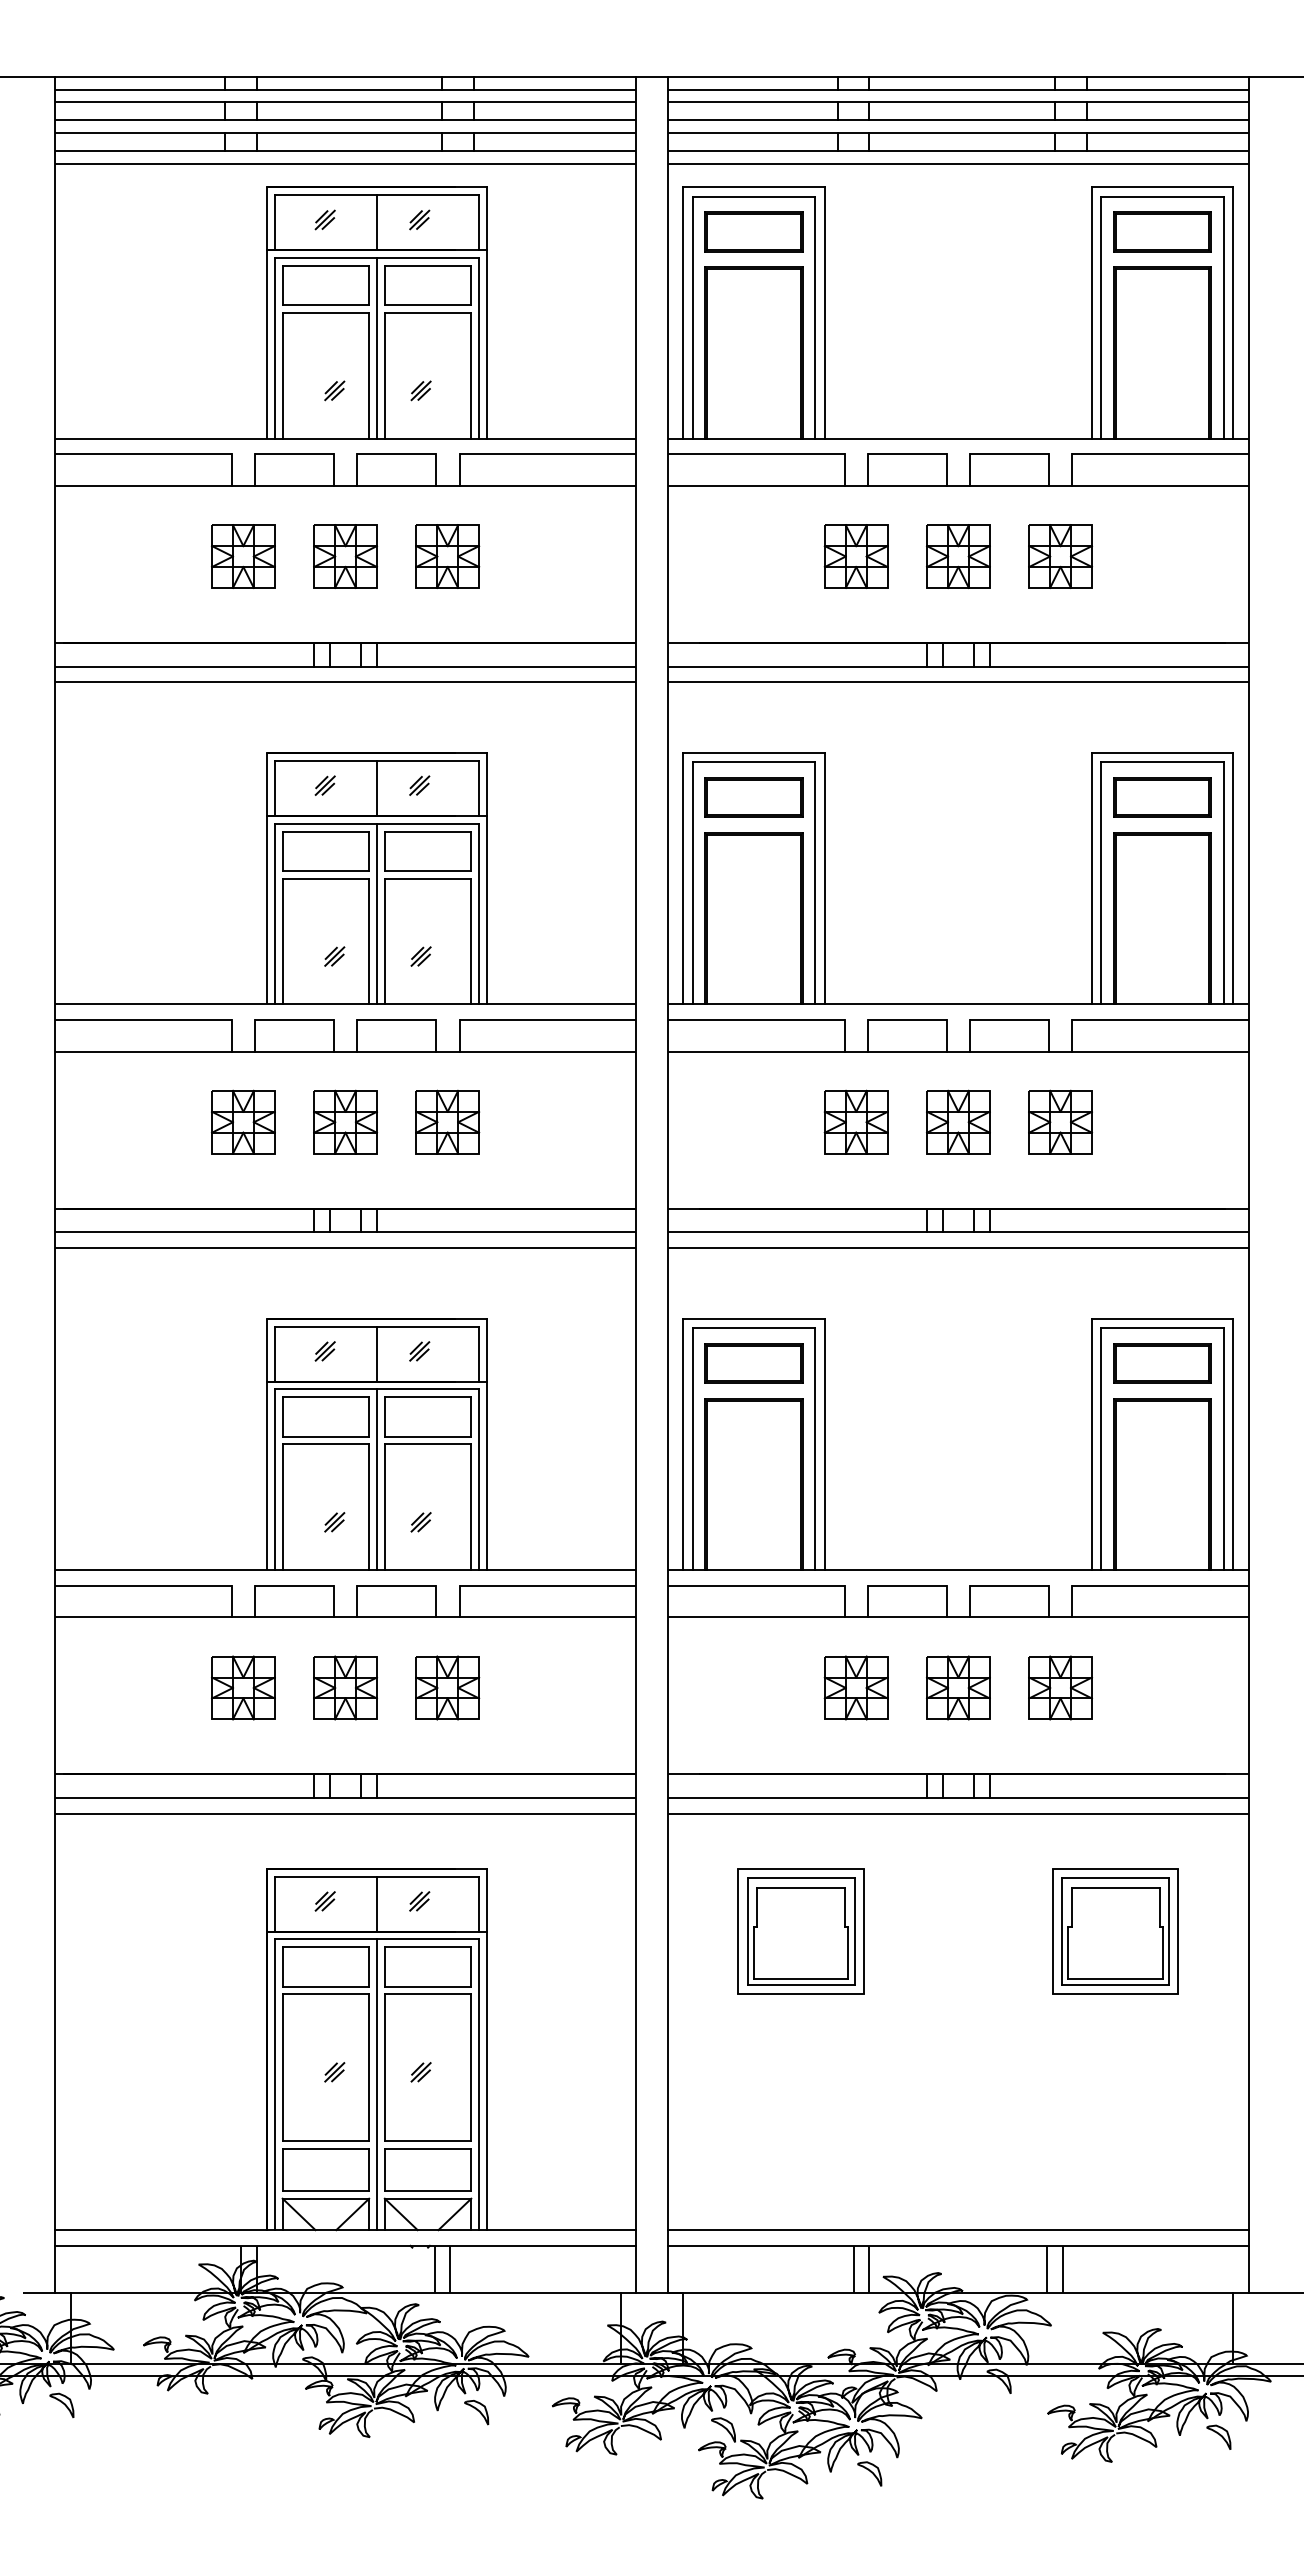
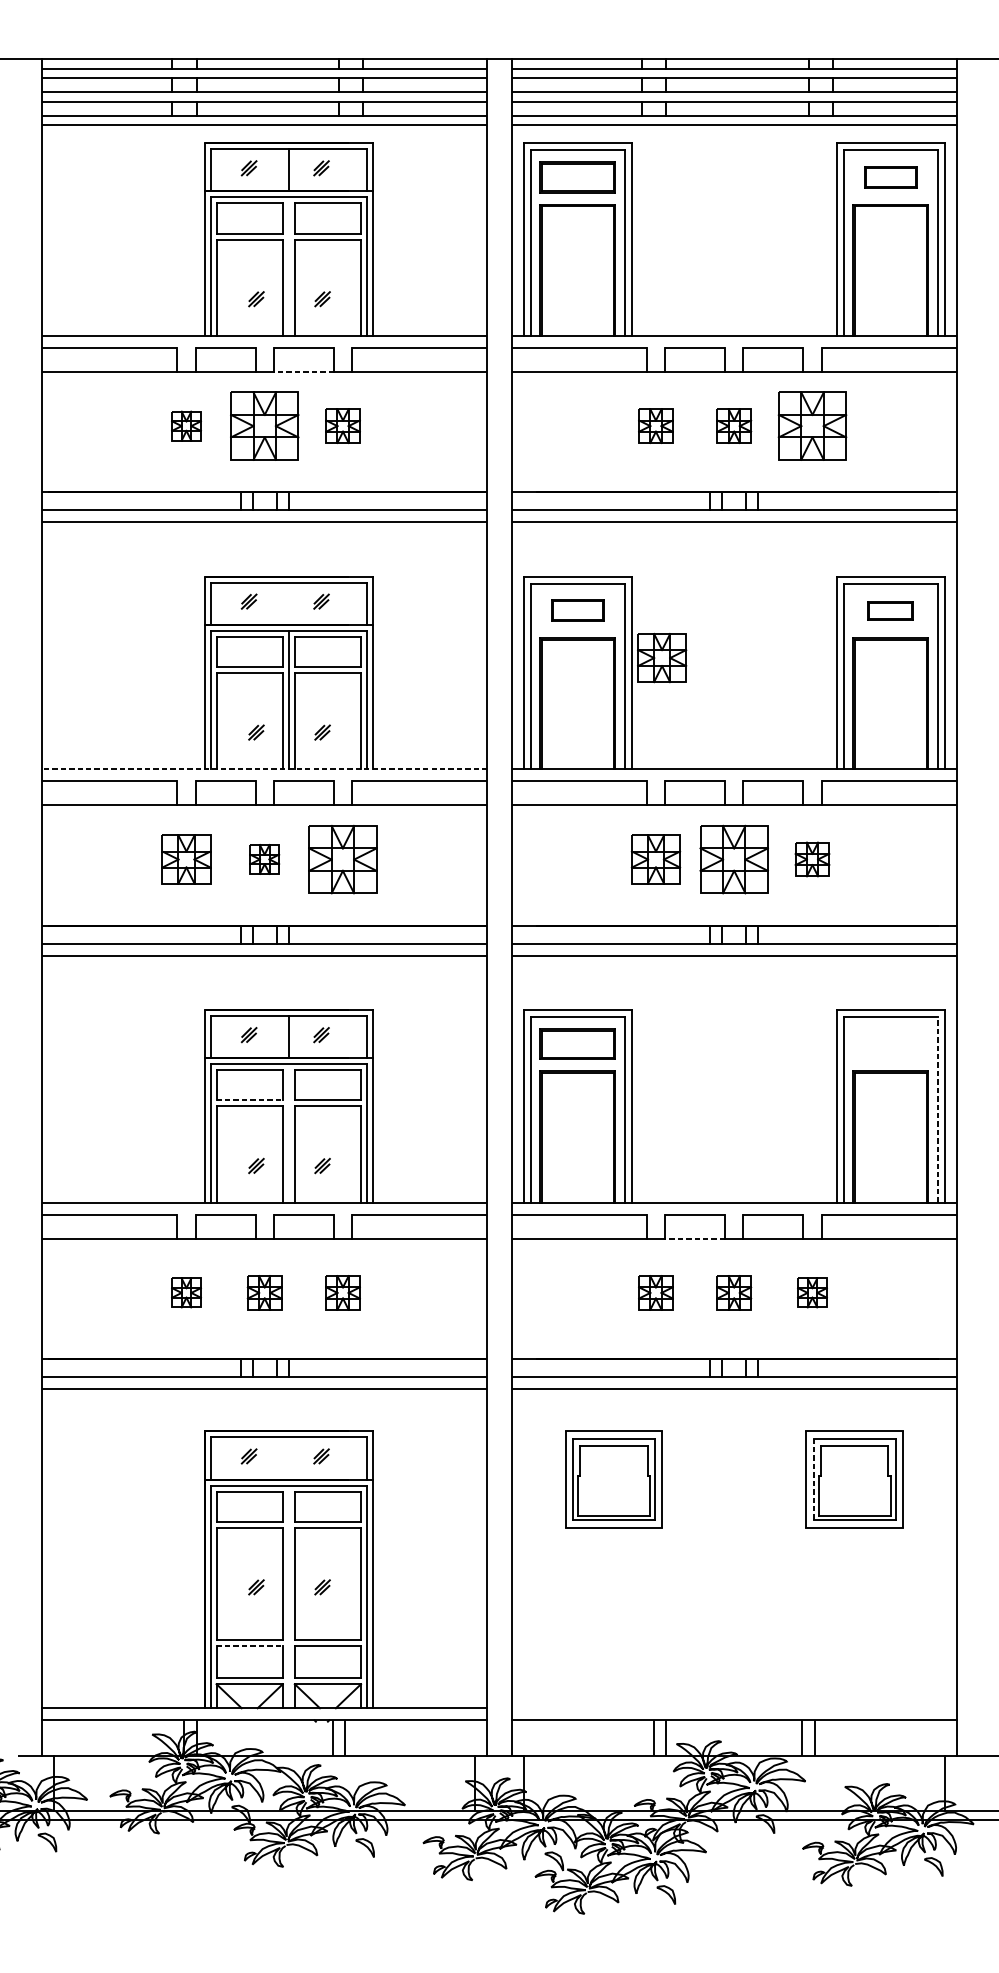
part: (1162, 231) -> (890, 177), size x0.7
line: (376, 347) -> (288, 265), removed
line: (396, 485) -> (303, 371), solid -> dashed
part: (243, 556) -> (186, 426), size x0.6
part: (345, 556) -> (264, 426), size x1.4
part: (447, 556) -> (342, 426), size x0.7
part: (855, 556) -> (655, 426), size x0.7
part: (958, 556) -> (734, 426), size x0.7
part: (1060, 556) -> (812, 426), size x1.4
line: (376, 787) -> (288, 603), removed
part: (753, 797) -> (577, 610), size x0.7
part: (1162, 797) -> (890, 610), size x0.6
part: (863, 858) -> (661, 657), added
line: (345, 1004) -> (264, 769), solid -> dashed
part: (345, 1121) -> (264, 858), size x0.6
part: (447, 1121) -> (342, 858), size x1.4
part: (958, 1121) -> (734, 858), size x1.4
part: (1060, 1121) -> (812, 858), size x0.7
part: (1162, 1363) -> (890, 1044), removed
line: (326, 1436) -> (250, 1100), solid -> dashed
line: (1224, 1448) -> (938, 1109), solid -> dashed
line: (376, 1479) -> (288, 1133), removed
line: (906, 1617) -> (694, 1238), solid -> dashed
part: (243, 1687) -> (186, 1292), size x0.6
part: (345, 1687) -> (264, 1292), size x0.7
part: (447, 1687) -> (342, 1292), size x0.7
part: (855, 1687) -> (655, 1292), size x0.7
part: (958, 1687) -> (734, 1292), size x0.7
part: (1060, 1687) -> (812, 1292), size x0.6
line: (376, 1903) -> (288, 1458), removed
line: (1062, 1932) -> (813, 1480), solid -> dashed
line: (376, 2084) -> (288, 1596), removed
line: (326, 2148) -> (250, 1645), solid -> dashed
line: (958, 2230) -> (734, 1708), removed

